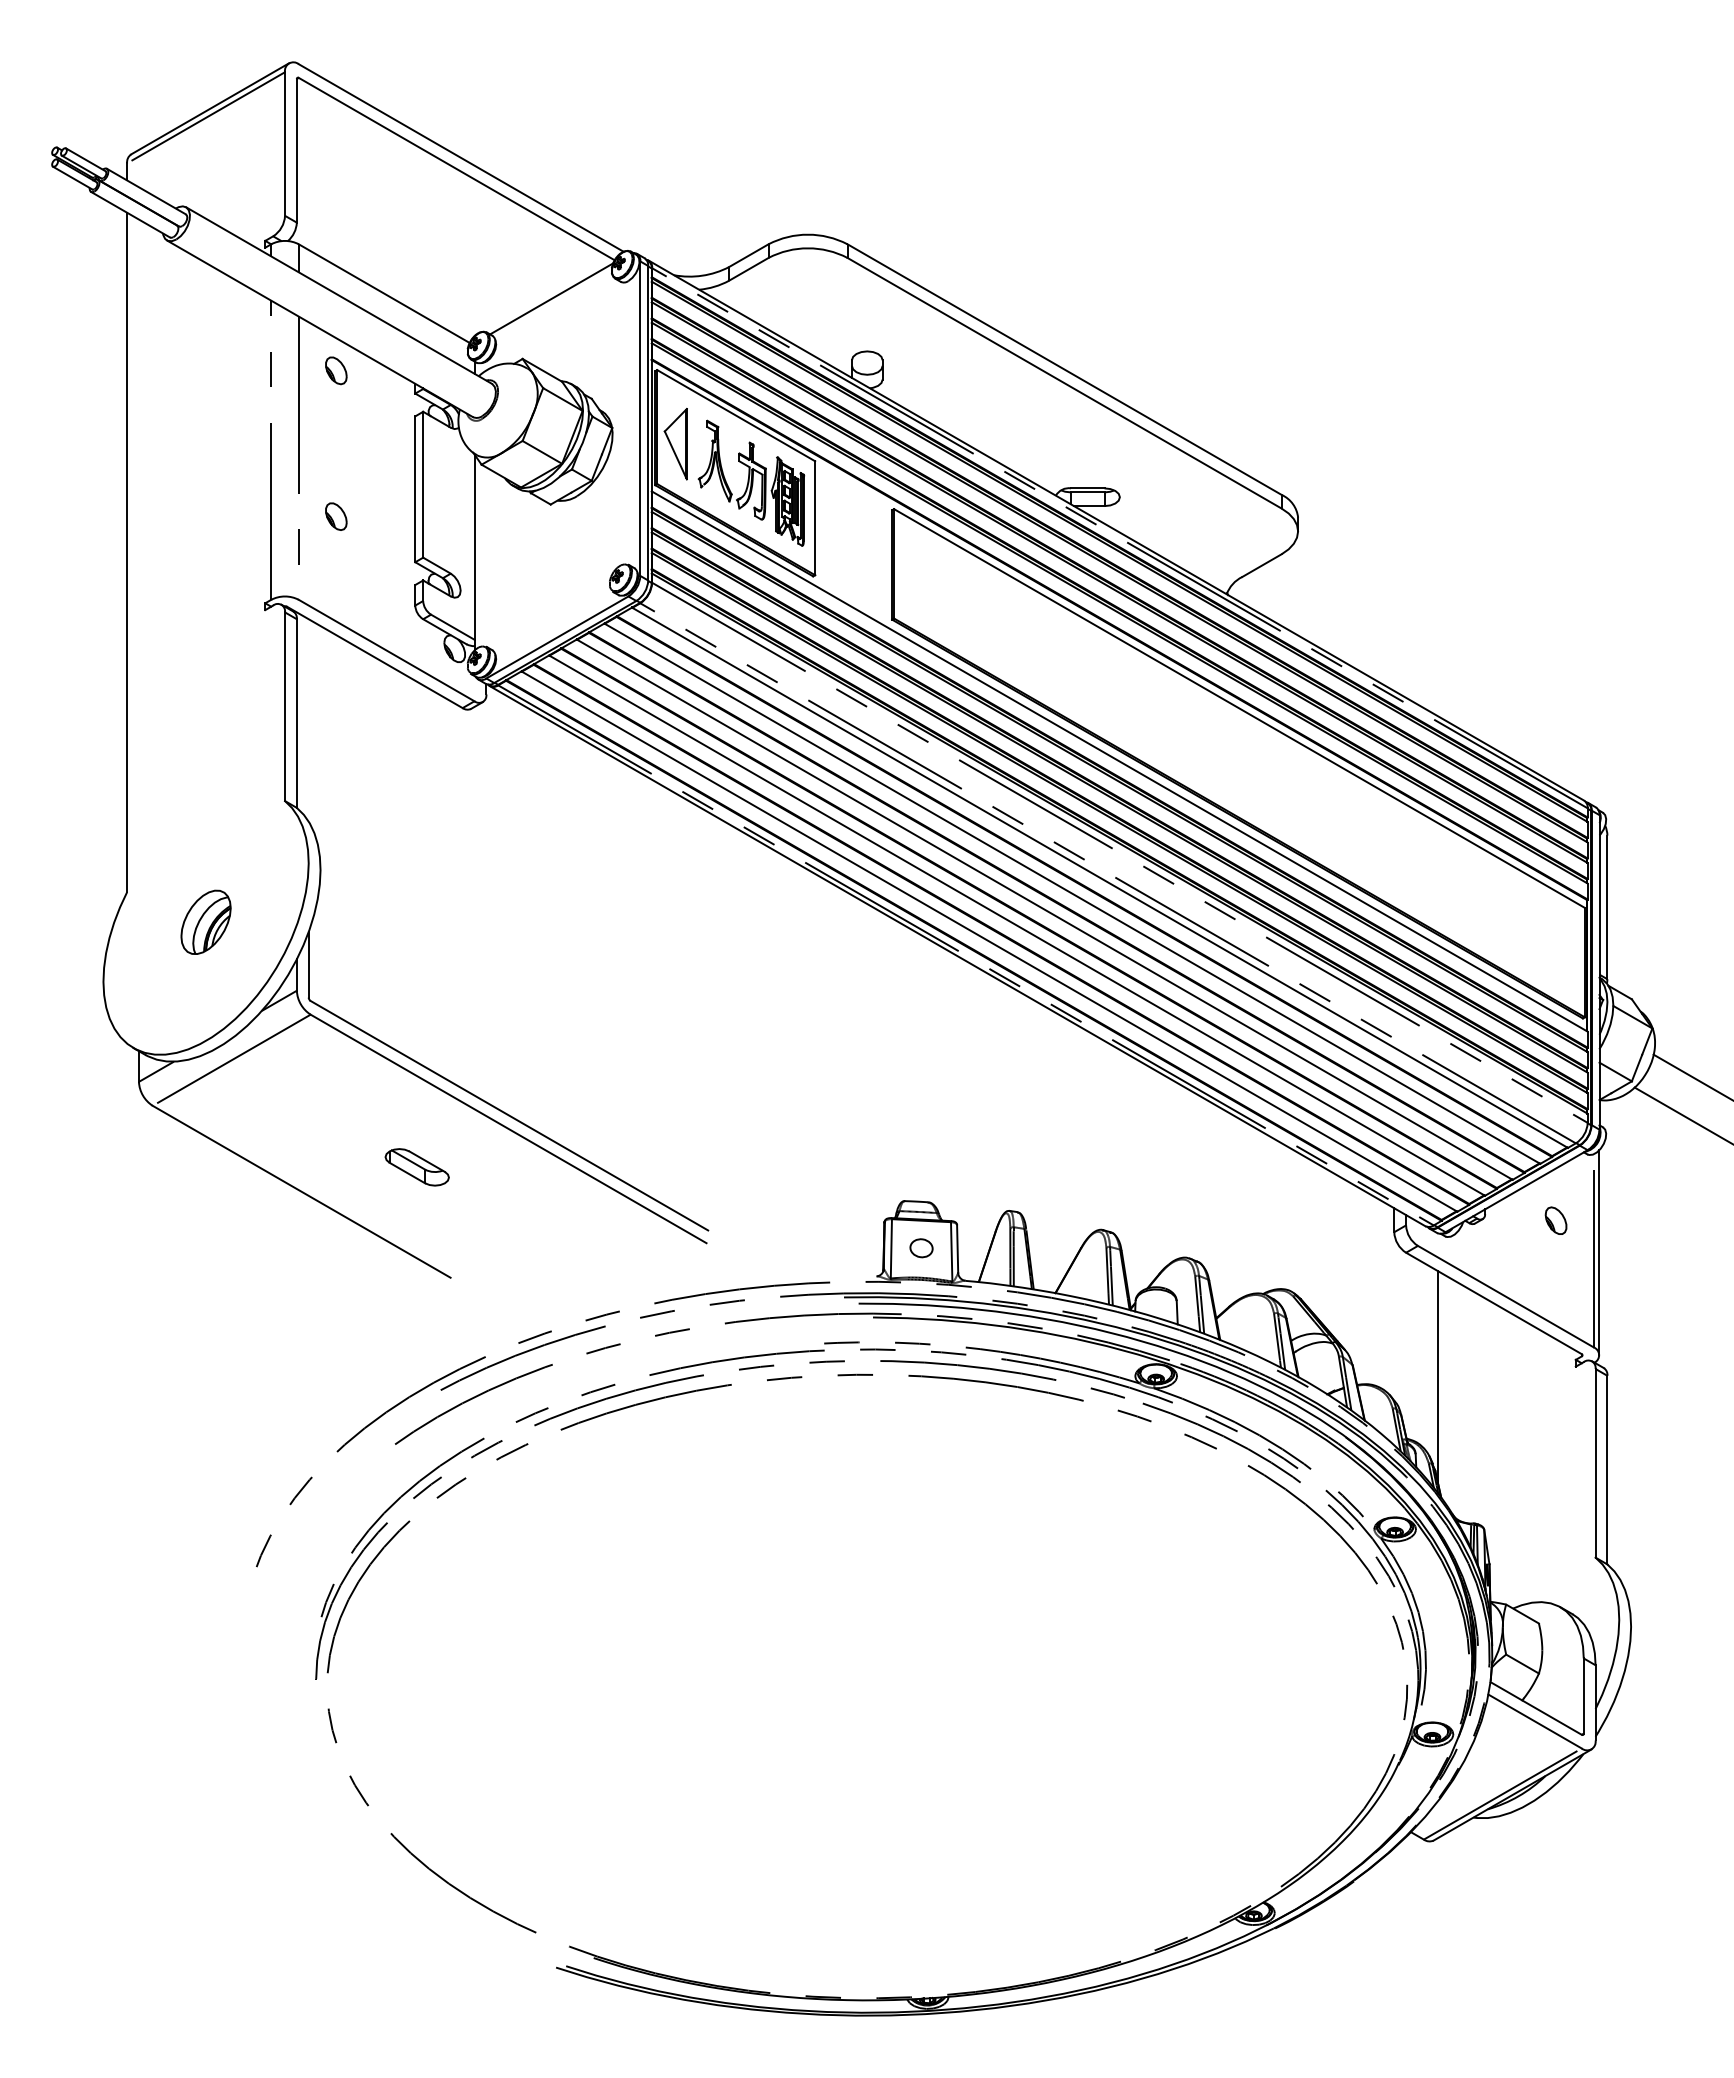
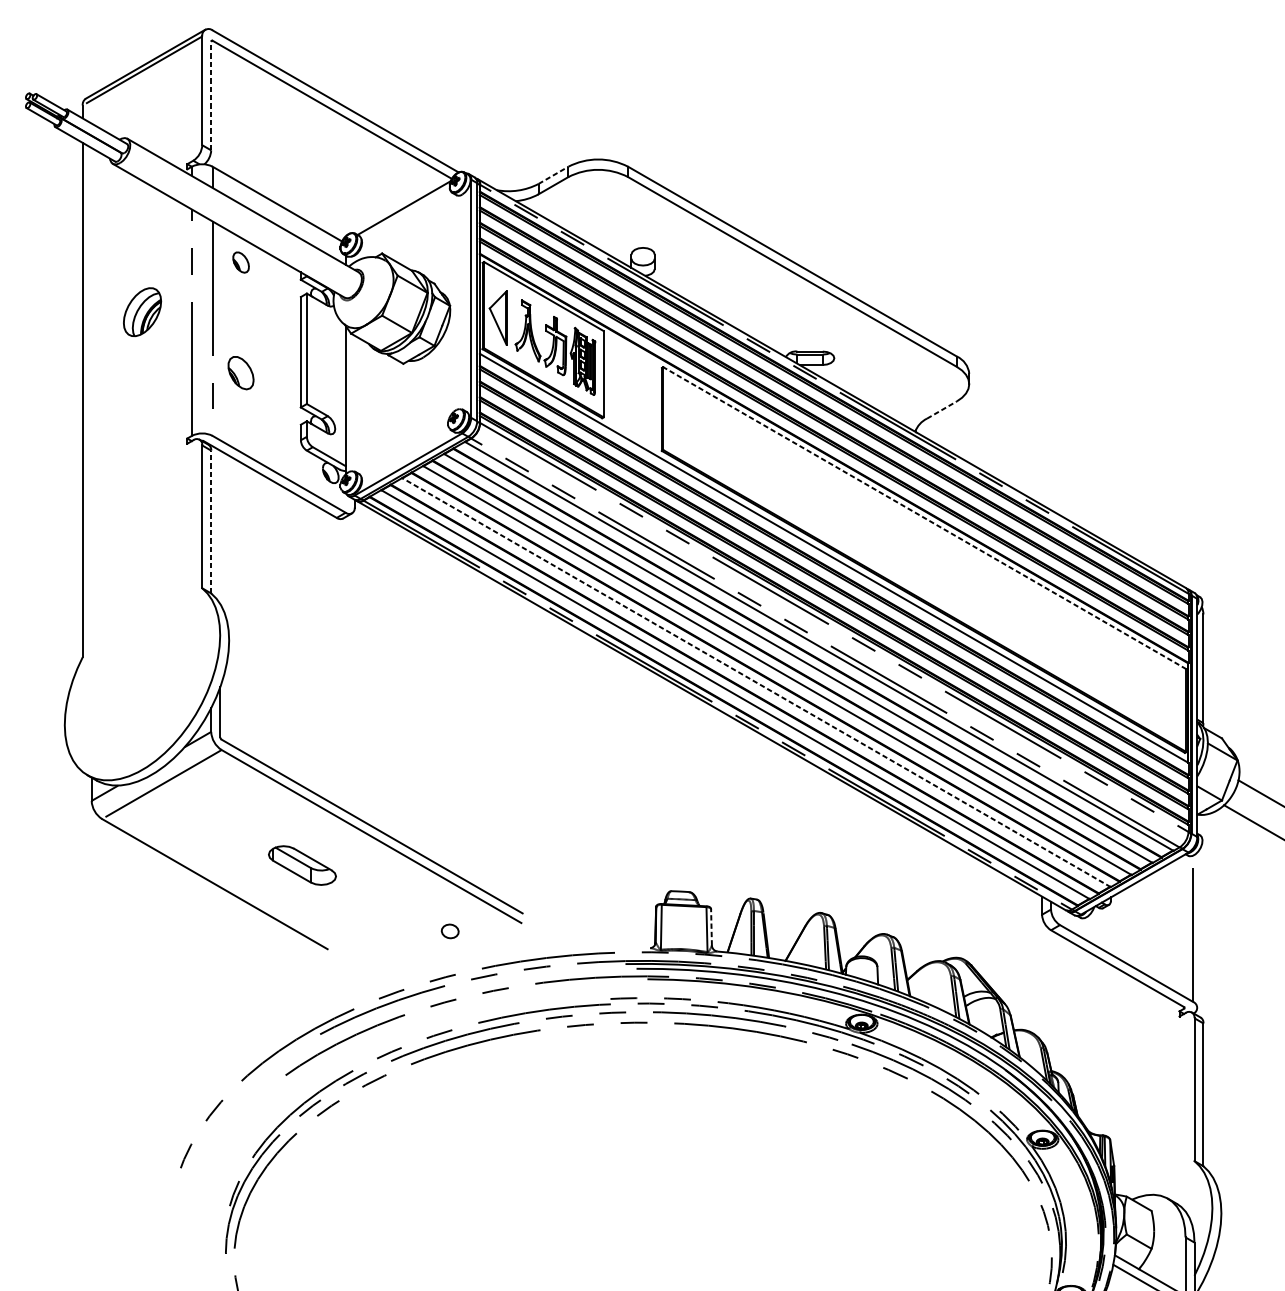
line: (296, 150) -> (210, 95), solid -> dashed
line: (748, 255) -> (553, 175), solid -> dashed
part: (336, 516) -> (241, 372), size x1.6
line: (1262, 565) -> (942, 409), solid -> dashed
line: (1239, 708) -> (924, 518), solid -> dashed
line: (296, 713) -> (210, 522), solid -> dashed
part: (205, 921) -> (142, 311), moved
line: (1016, 925) -> (756, 682), solid -> dashed
part: (416, 1167) -> (301, 865), size x1.4
part: (1555, 1220) -> (1164, 905), removed
part: (921, 1248) -> (450, 931), moved
line: (957, 1248) -> (711, 927), solid -> dashed
line: (1599, 1252) -> (1197, 930), removed
line: (1437, 1375) -> (1074, 1023), removed

